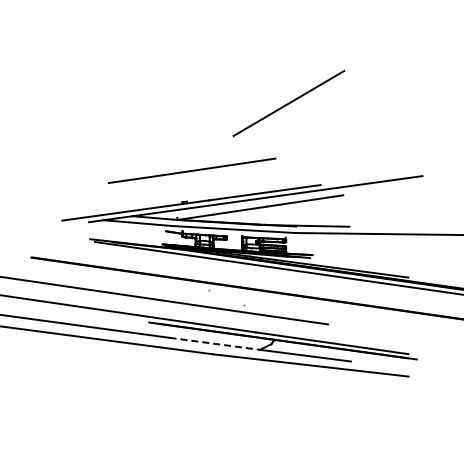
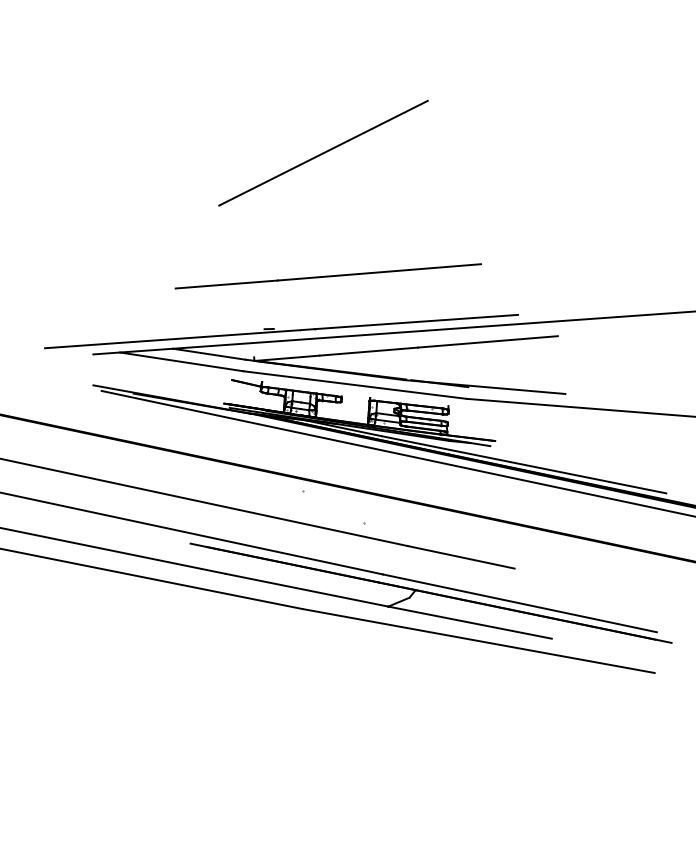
line: (288, 102) -> (322, 151), moved
line: (191, 170) -> (327, 275), moved
line: (214, 343) -> (306, 589), dashed -> solid

